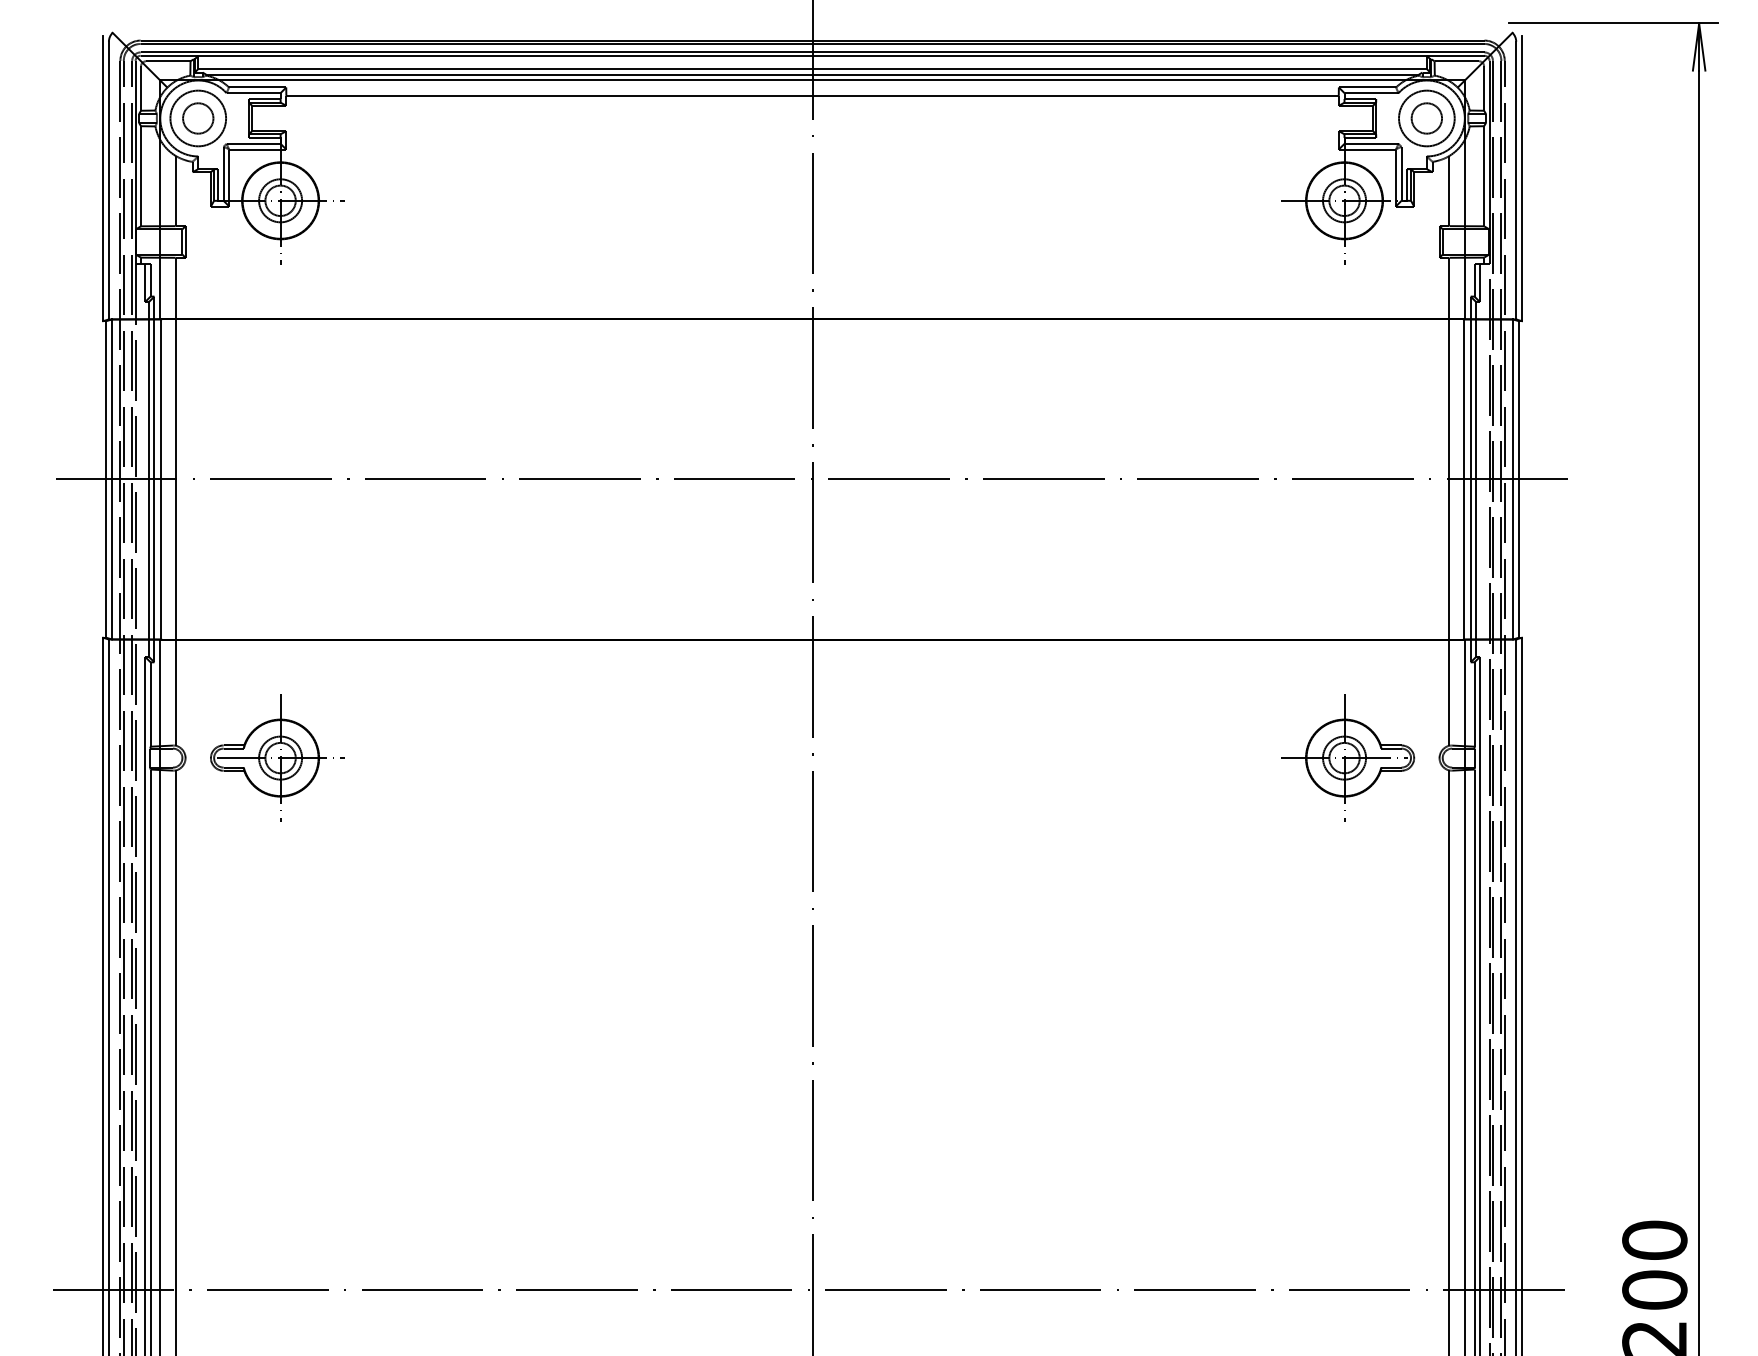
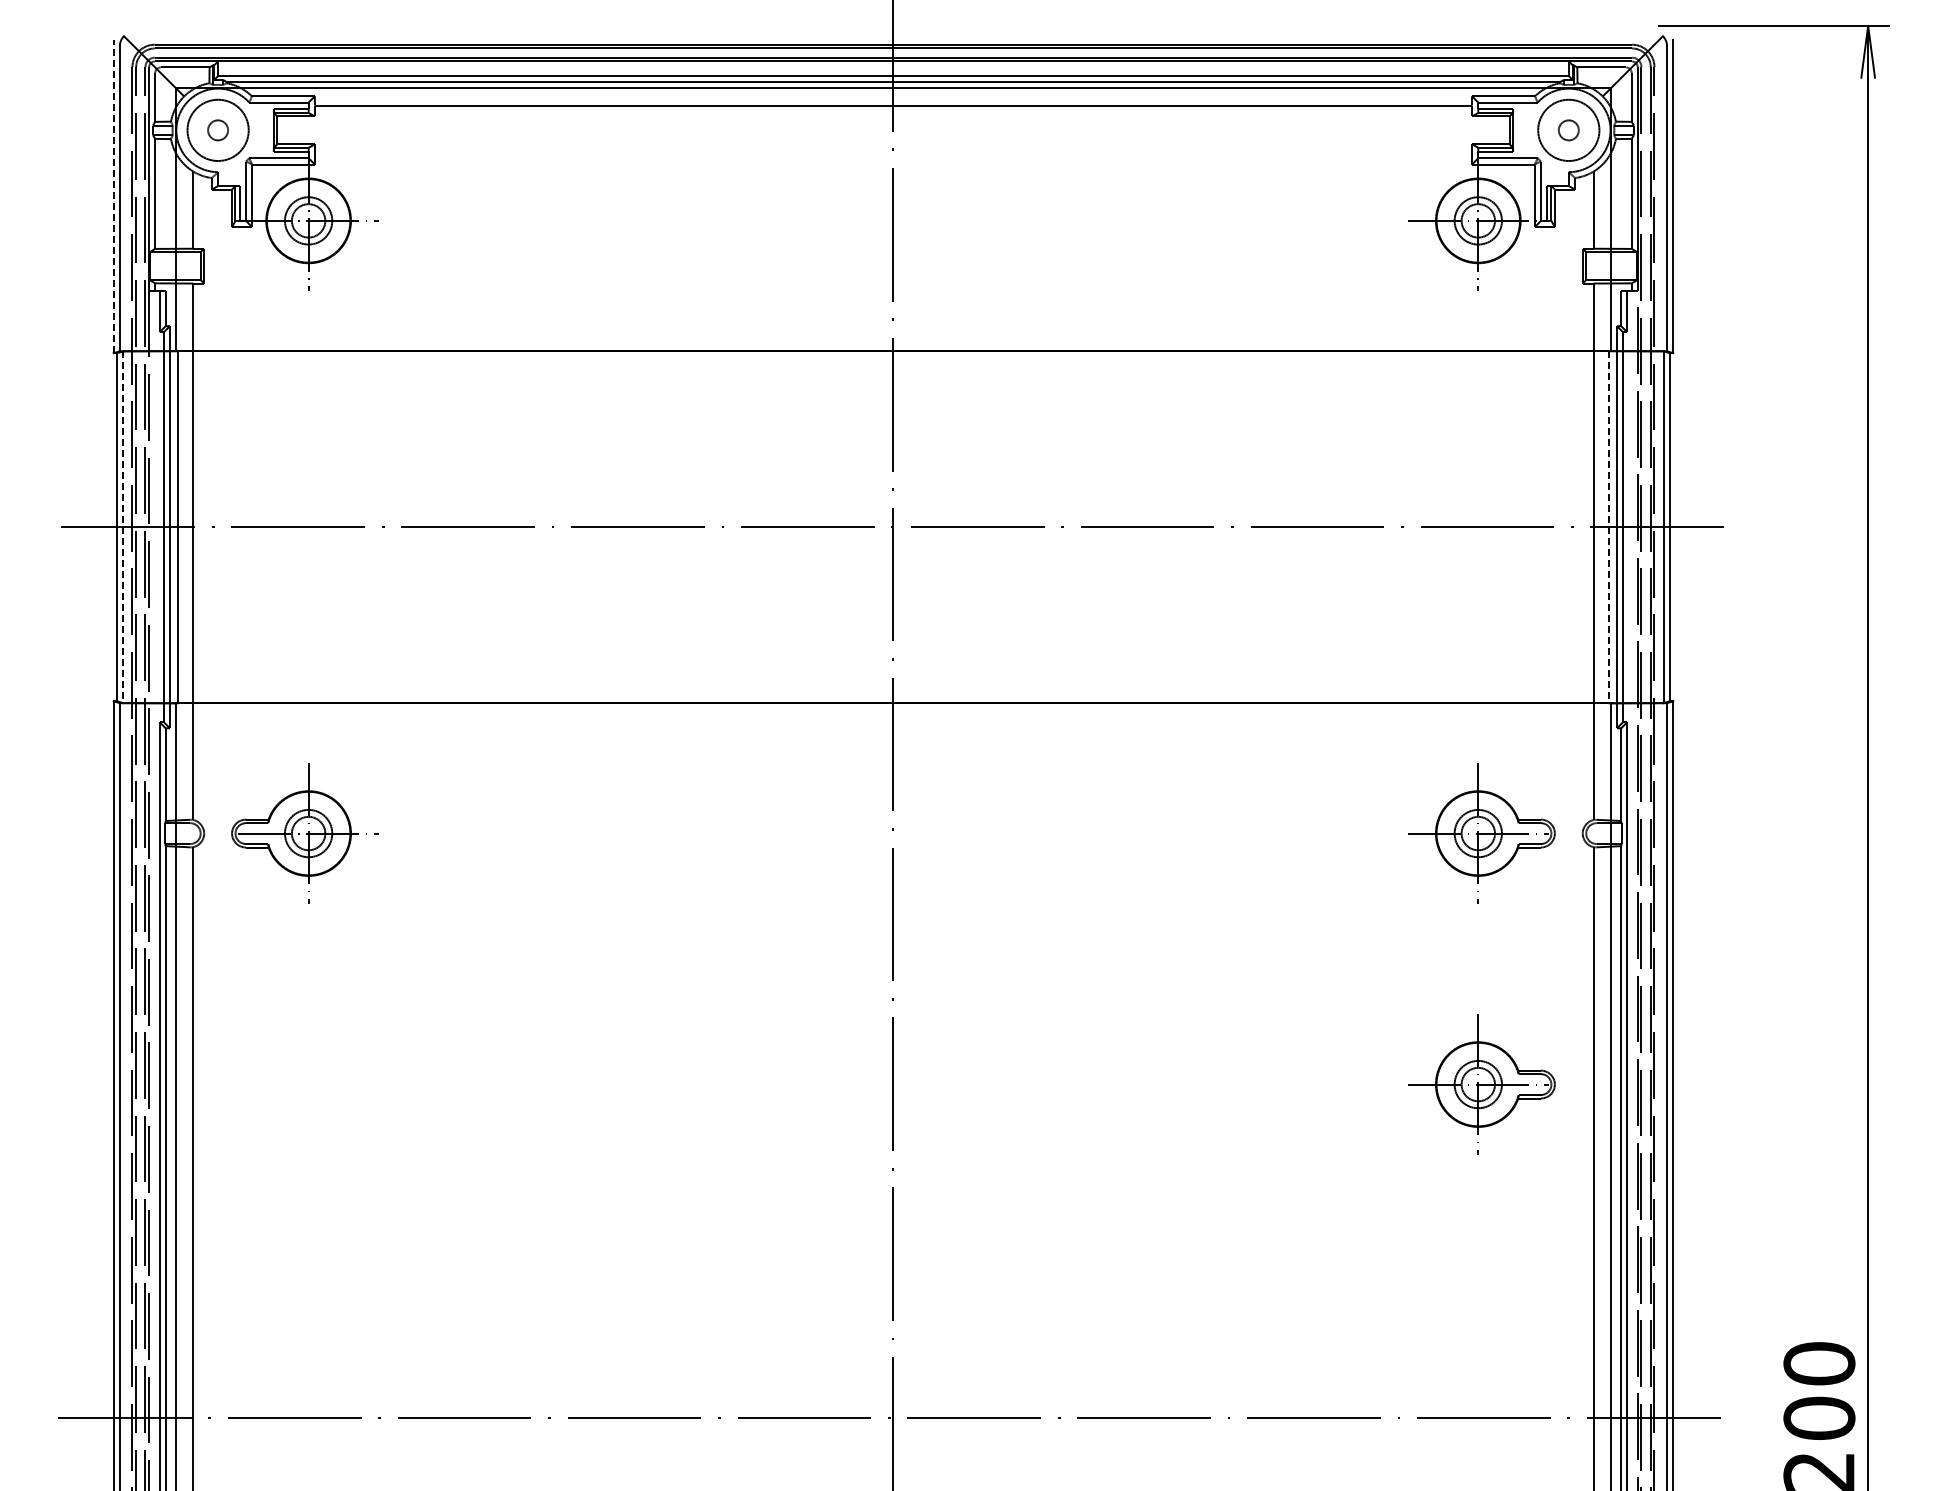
circle: (197, 118) -> (217, 130), size x0.6
circle: (1426, 118) -> (1568, 130), size x0.6
line: (103, 178) -> (113, 196), solid -> dashed
line: (112, 479) -> (123, 527), solid -> dashed
line: (1463, 479) -> (1609, 527), solid -> dashed
part: (1347, 986) -> (1481, 1084), added

